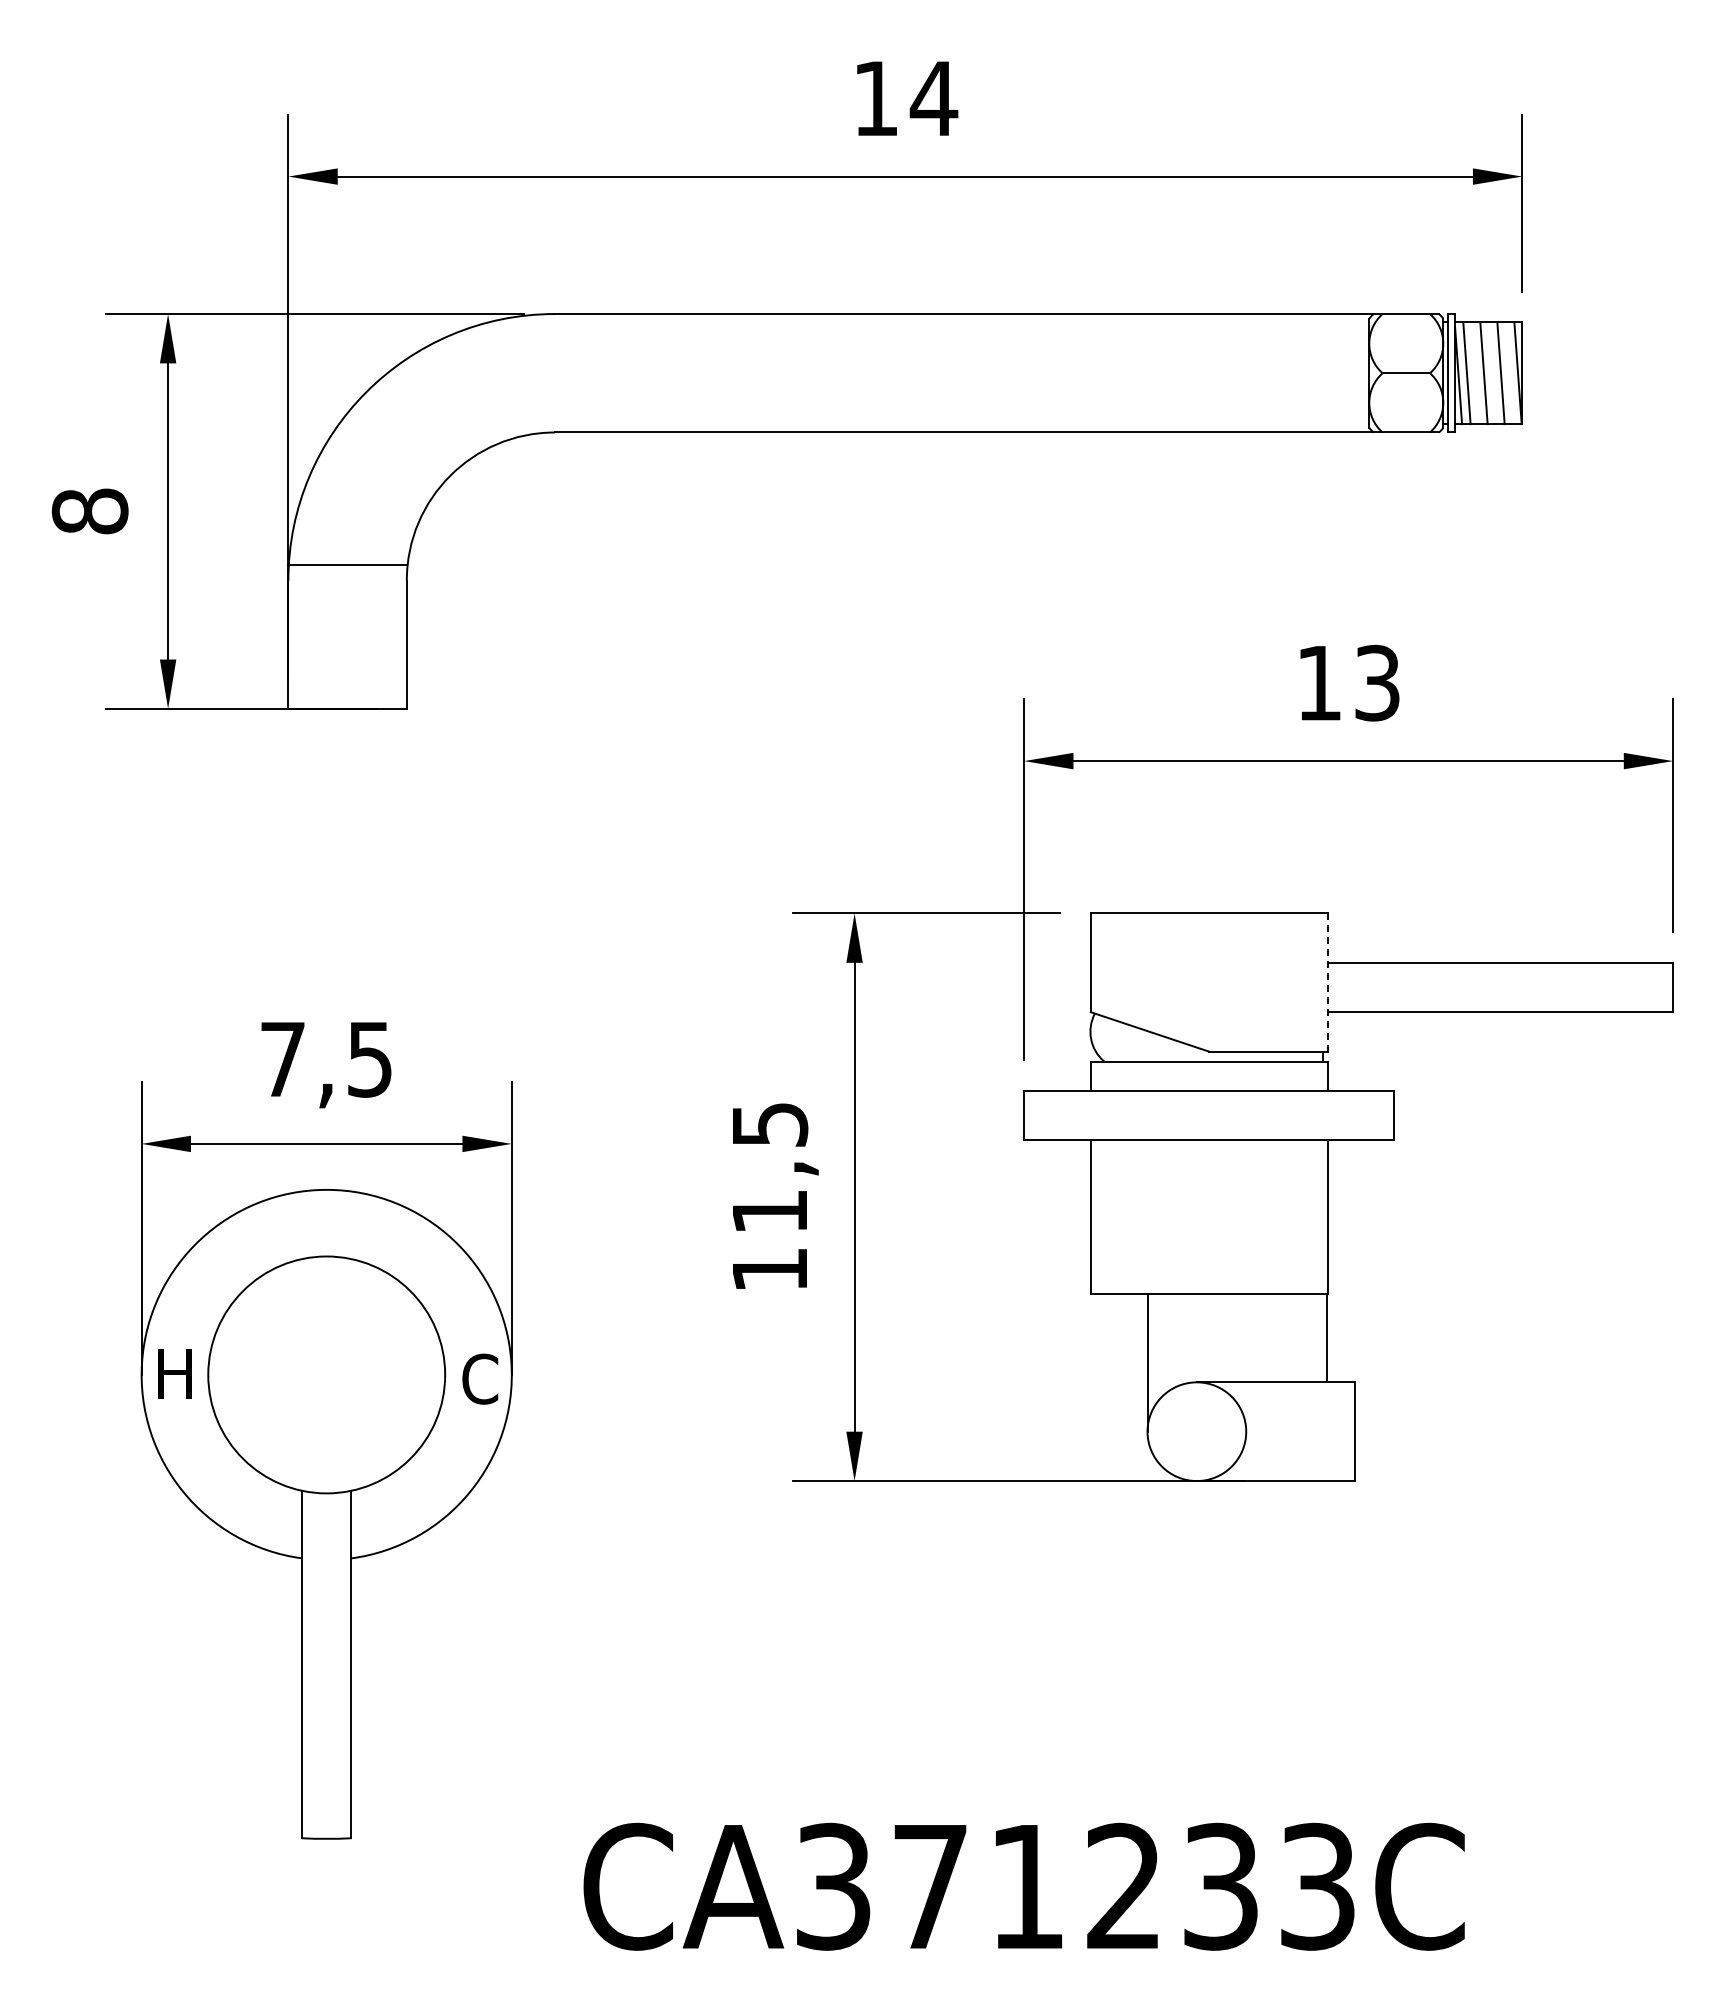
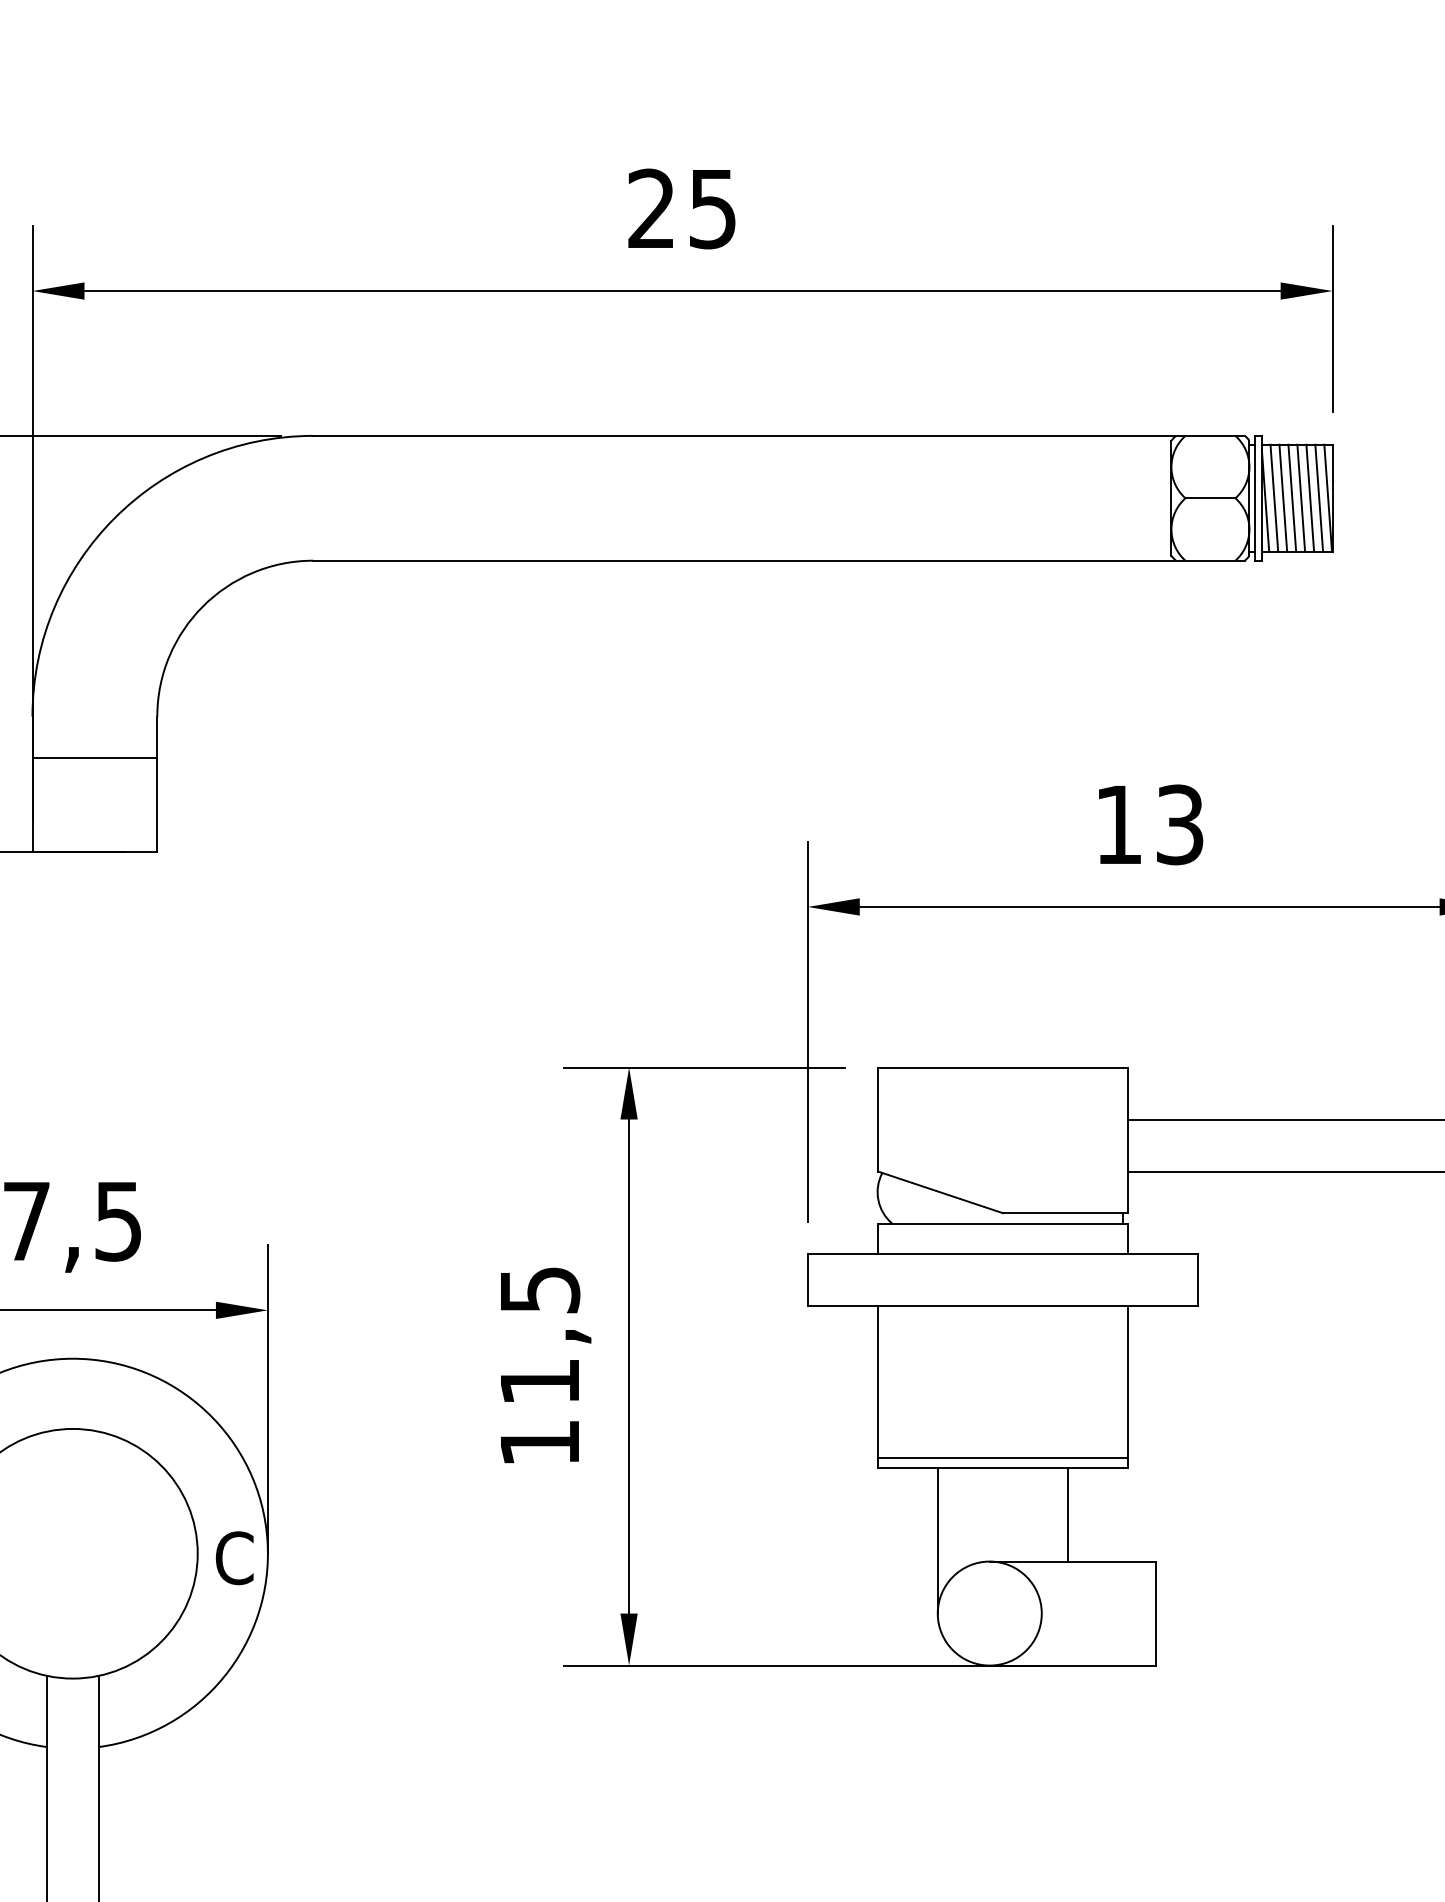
text: (906, 98) -> (683, 208), 14 -> 25
line: (1475, 373) -> (1283, 498), added
line: (1492, 373) -> (1301, 498), added
line: (1509, 373) -> (1319, 498), added
line: (347, 565) -> (94, 758), moved
line: (1327, 982) -> (1127, 1140), dashed -> solid
line: (1208, 1283) -> (1002, 1457), added
line: (1326, 1337) -> (1067, 1514), moved

